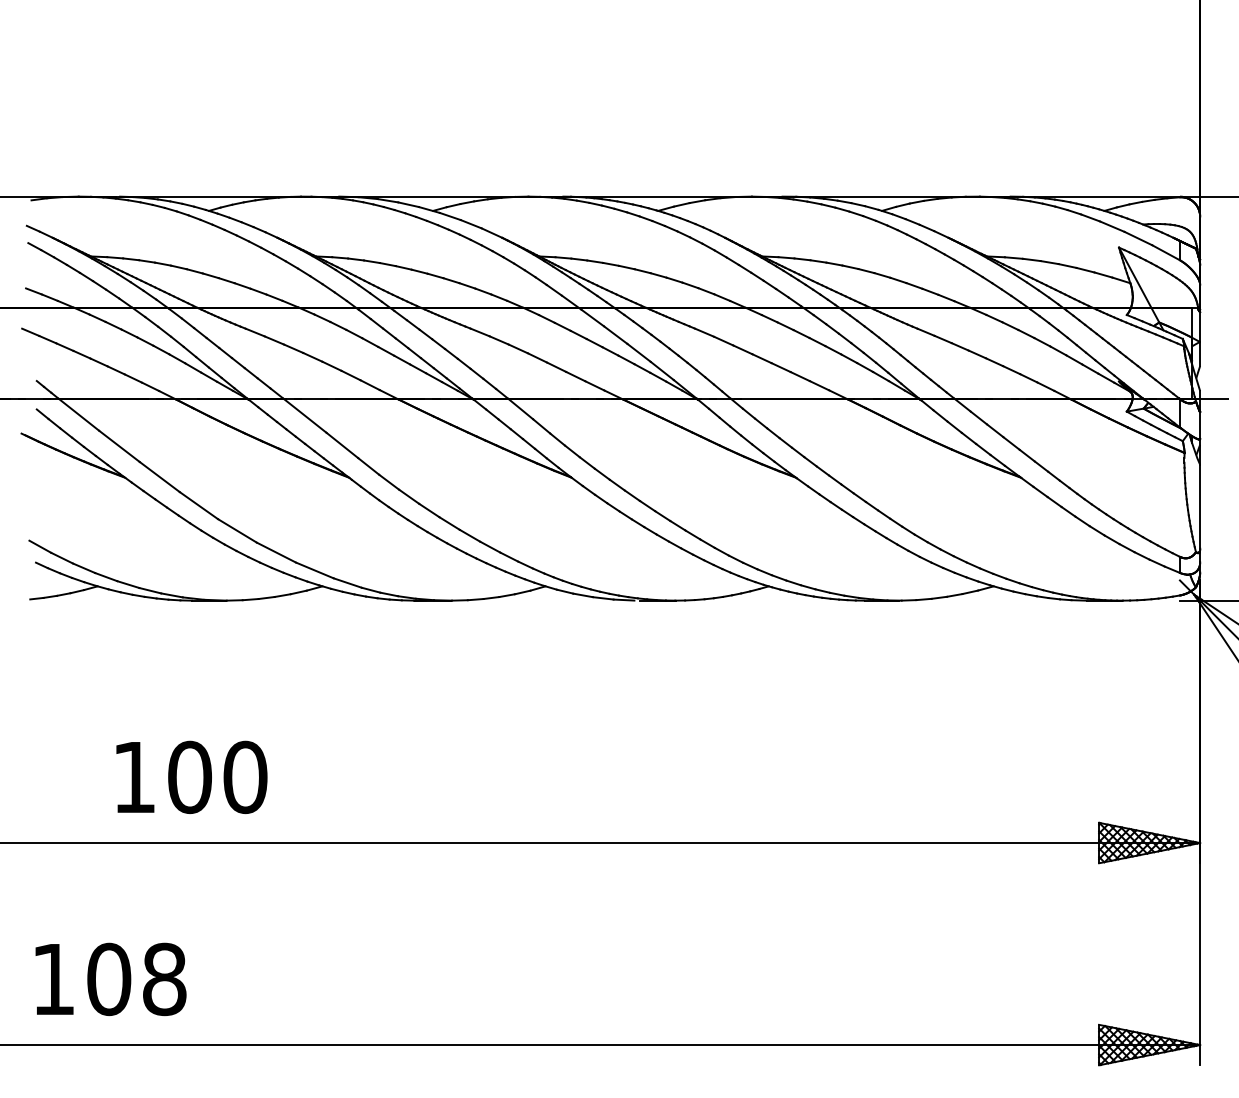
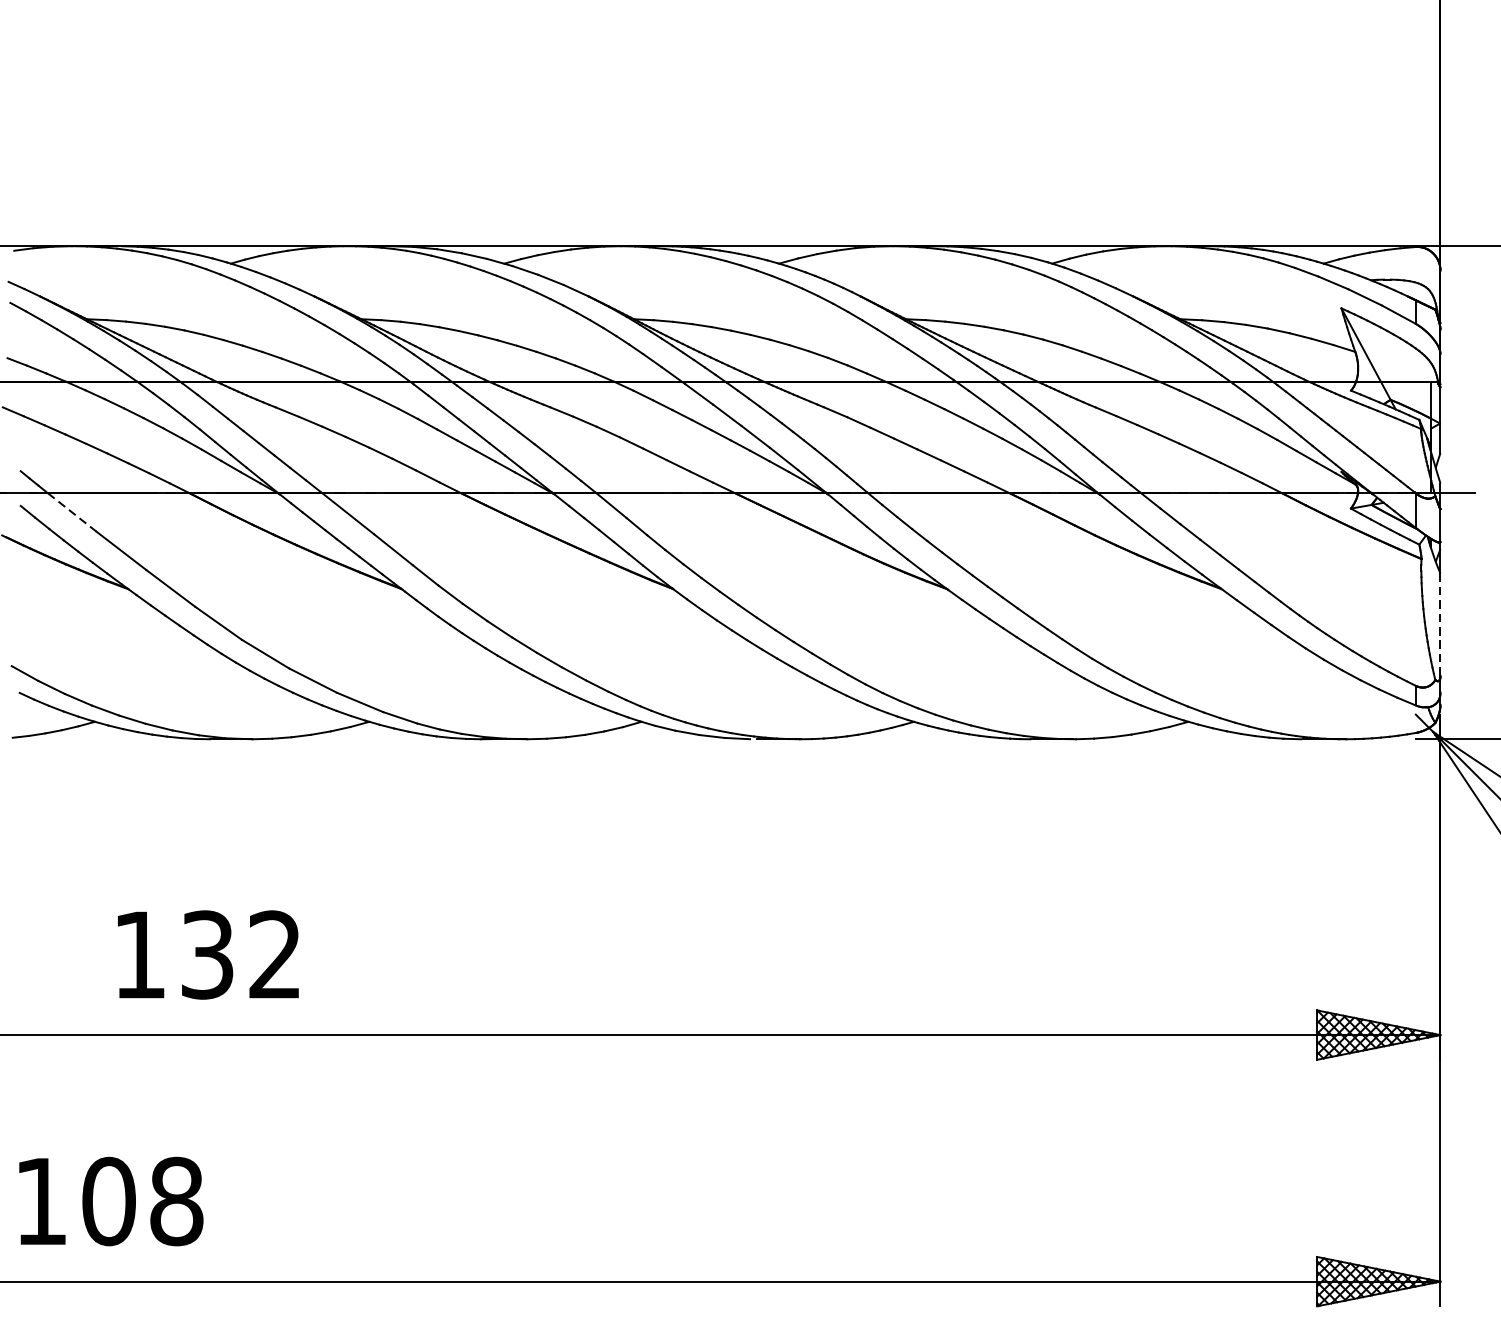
line: (78, 414) -> (71, 512), solid -> dashed
line: (1200, 506) -> (1440, 624), solid -> dashed
text: (217, 777) -> (241, 955), 100 -> 132

